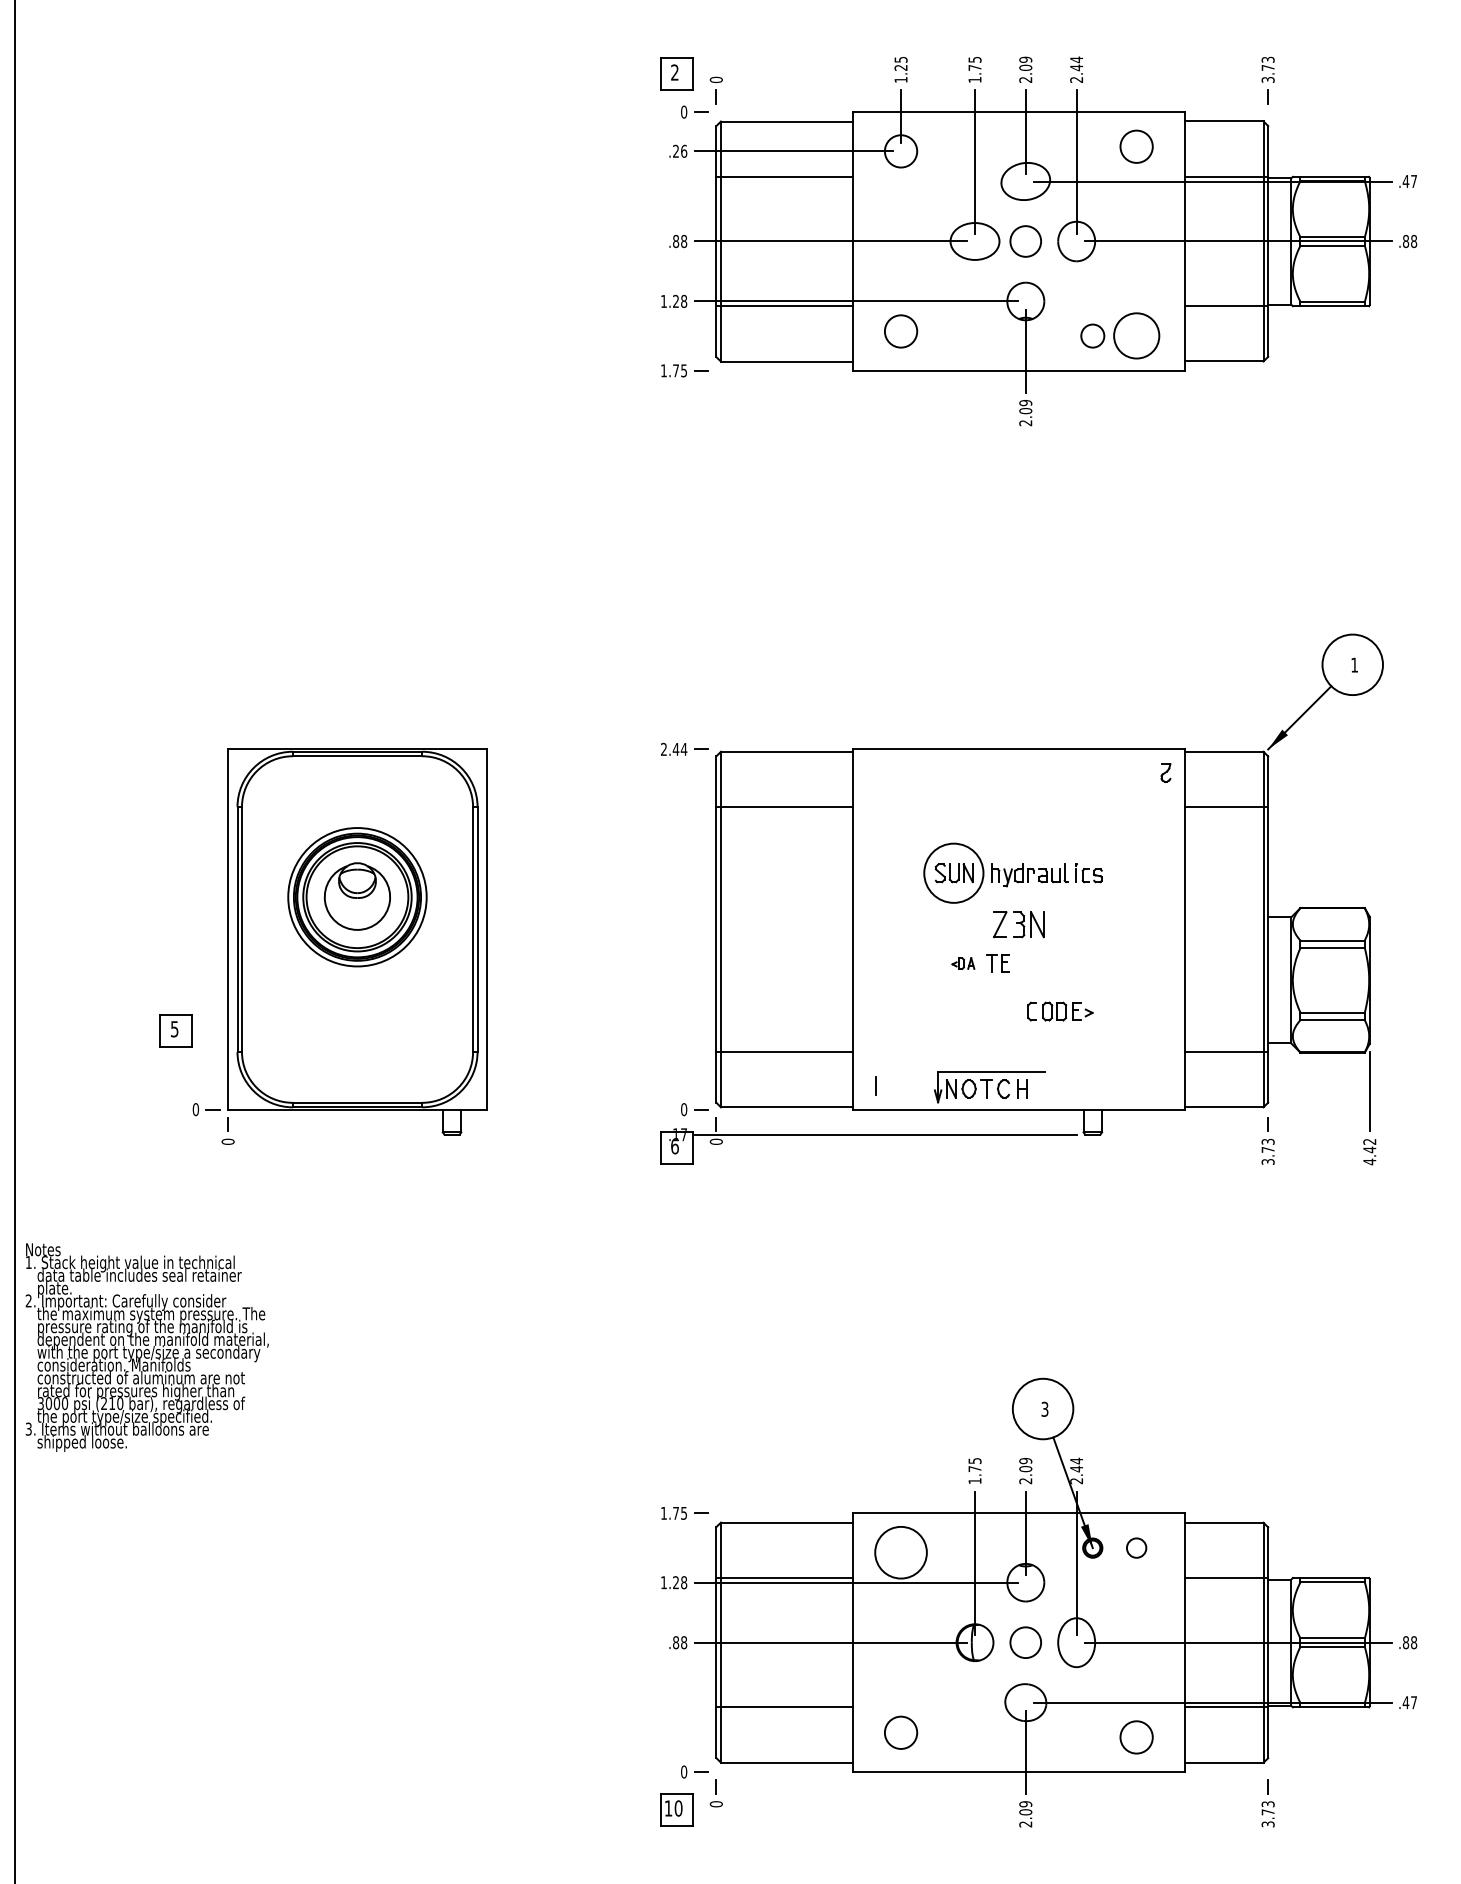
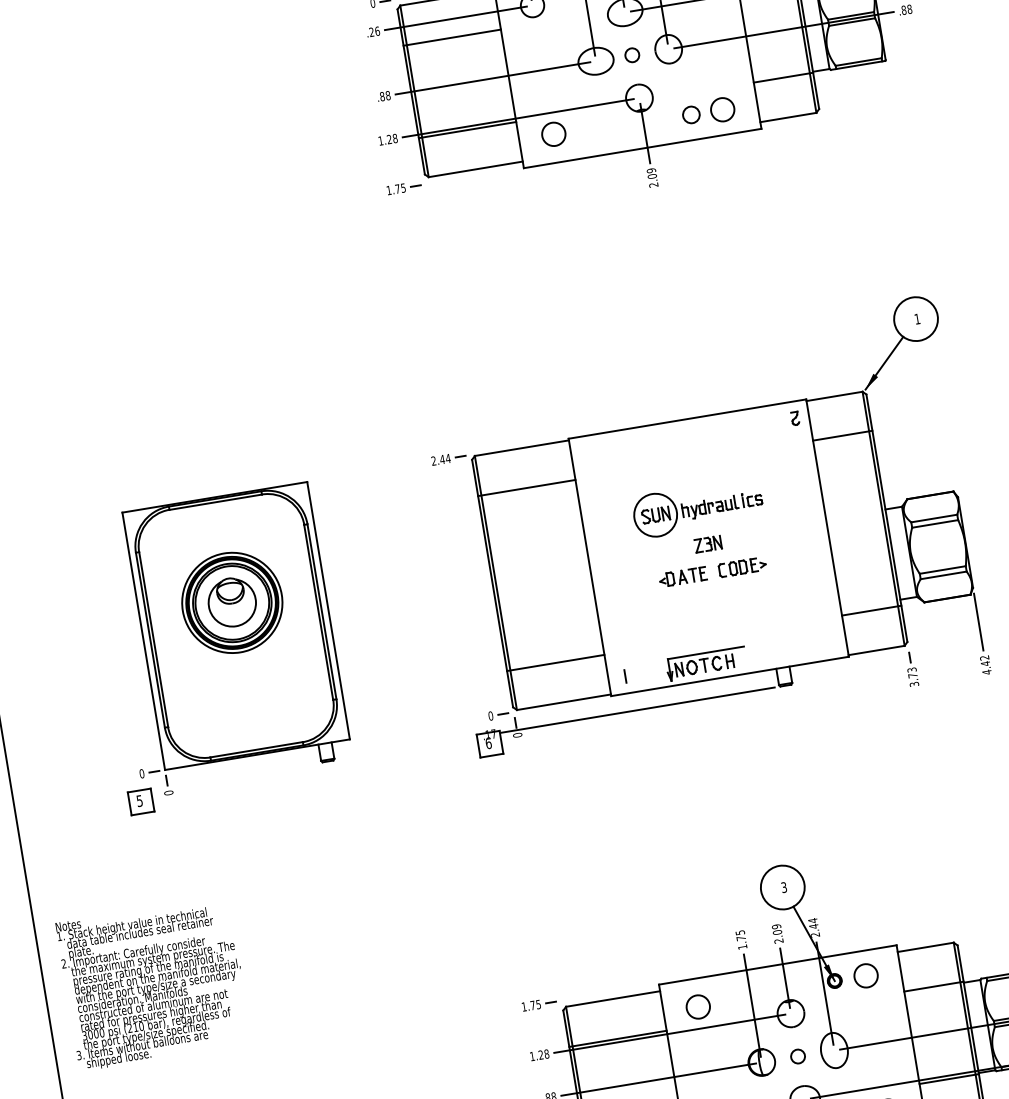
circle: (1025, 241) -> (632, 55), size x0.62
circle: (1136, 336) -> (722, 110), size x0.71
part: (1018, 924) -> (707, 544), size x0.71
part: (963, 963) -> (673, 578), size x1.67
part: (1060, 1011) -> (742, 567), moved
part: (175, 1030) -> (140, 801), moved
text: (146, 1347) -> (153, 983), moved
circle: (1136, 1547) -> (865, 975), size x1.67
circle: (900, 1552) -> (697, 1006), size x0.62
circle: (1025, 1642) -> (797, 1056), size x0.62

